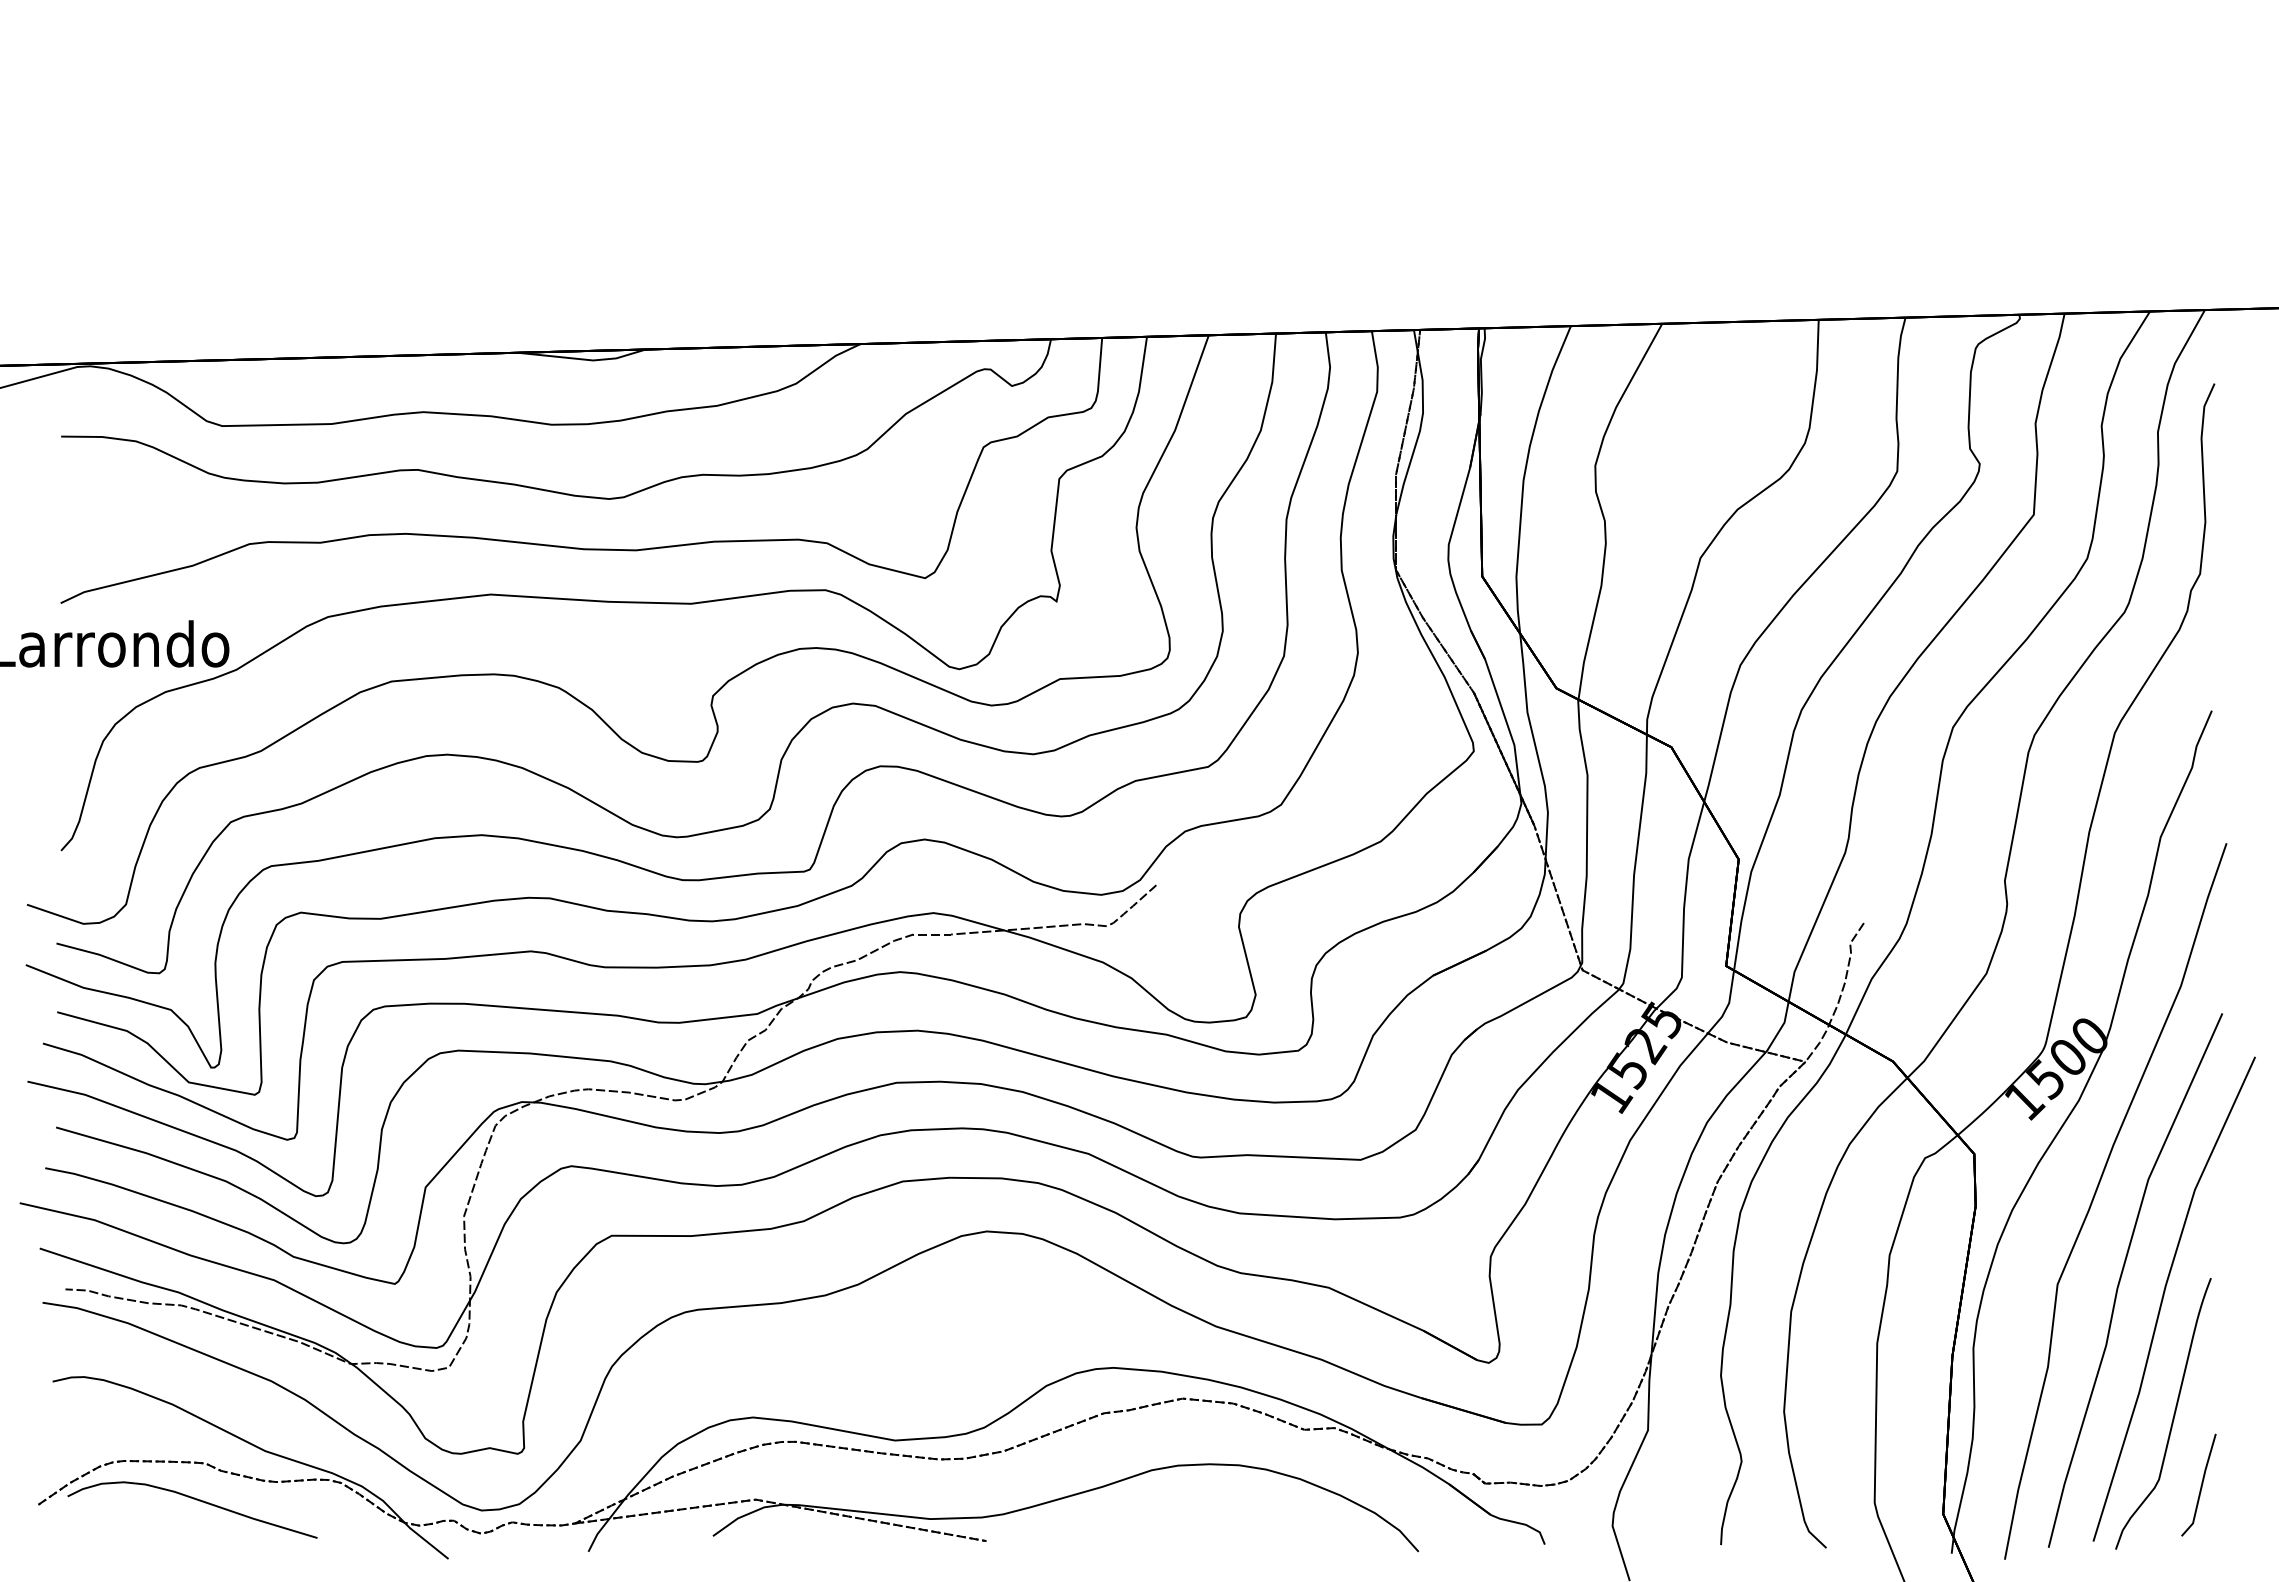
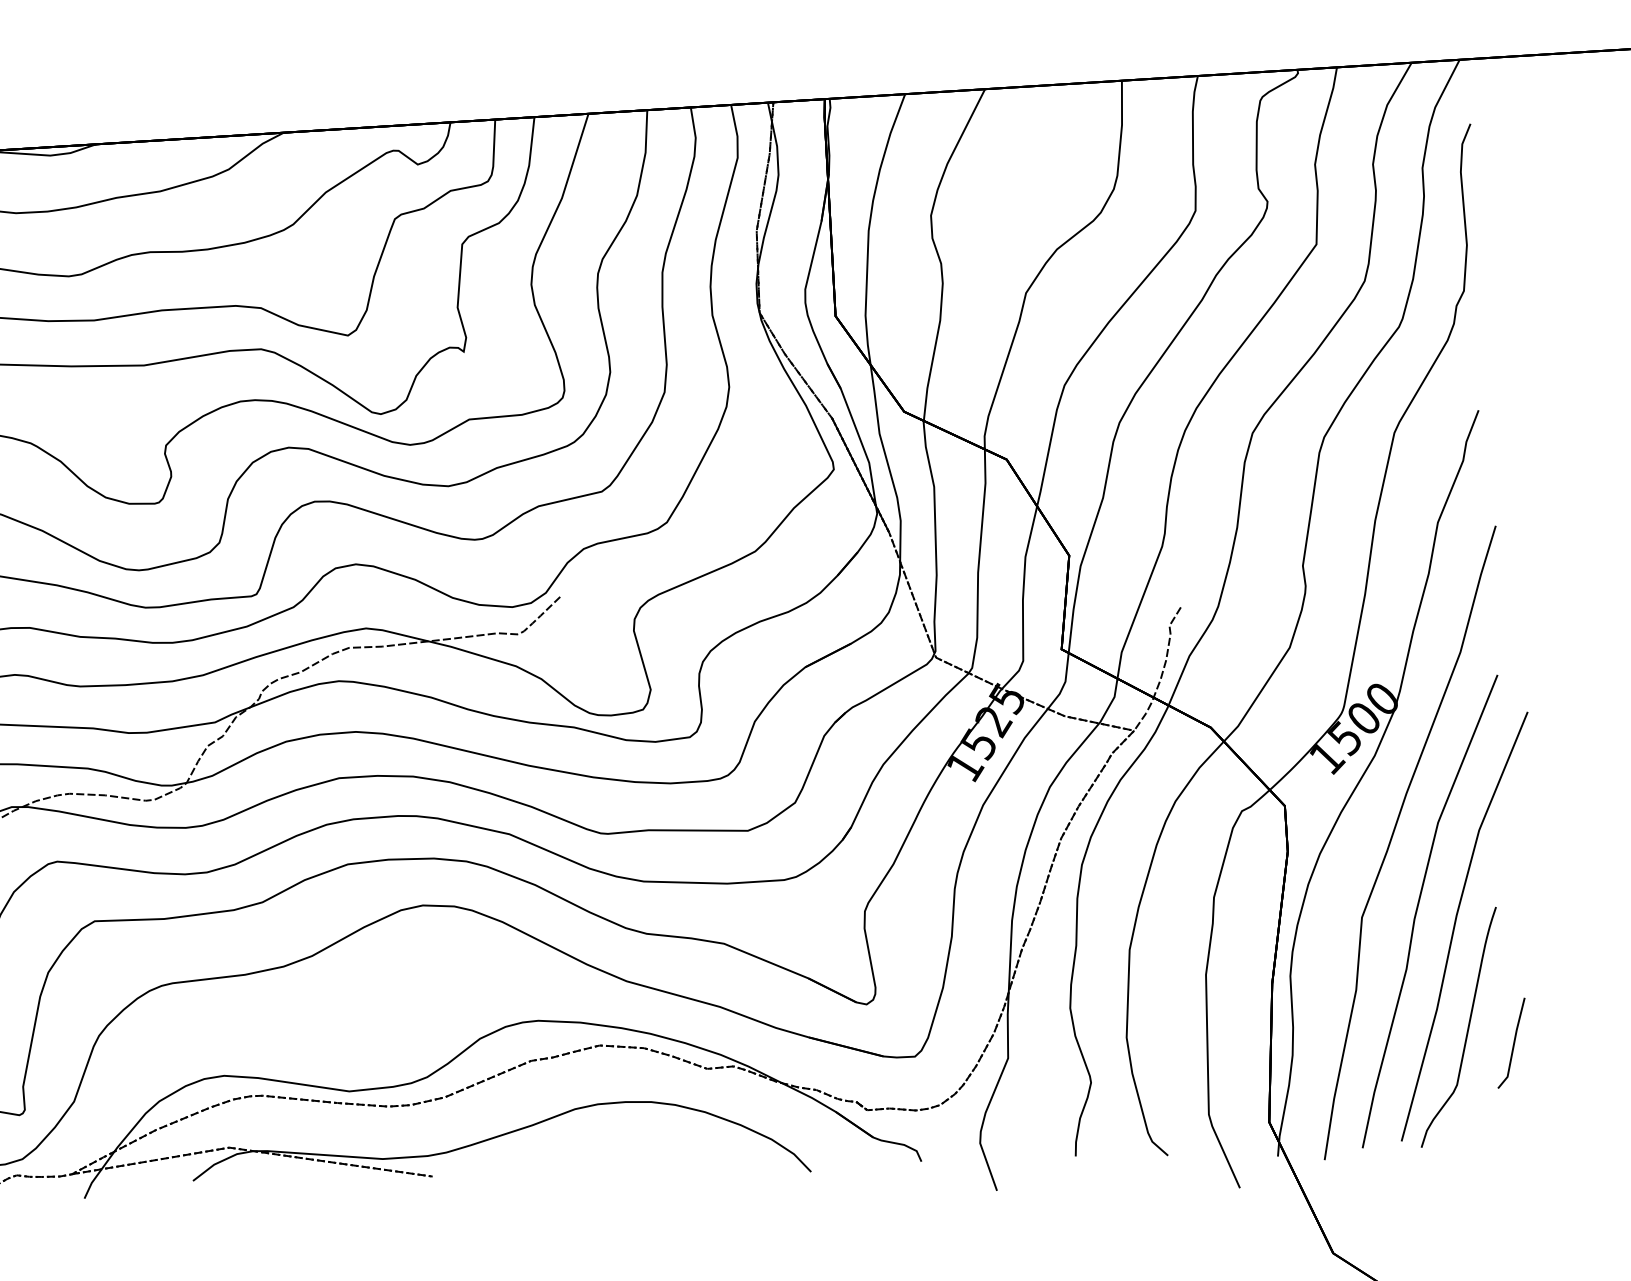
line: (2200, 1486) -> (1512, 1044), moved

